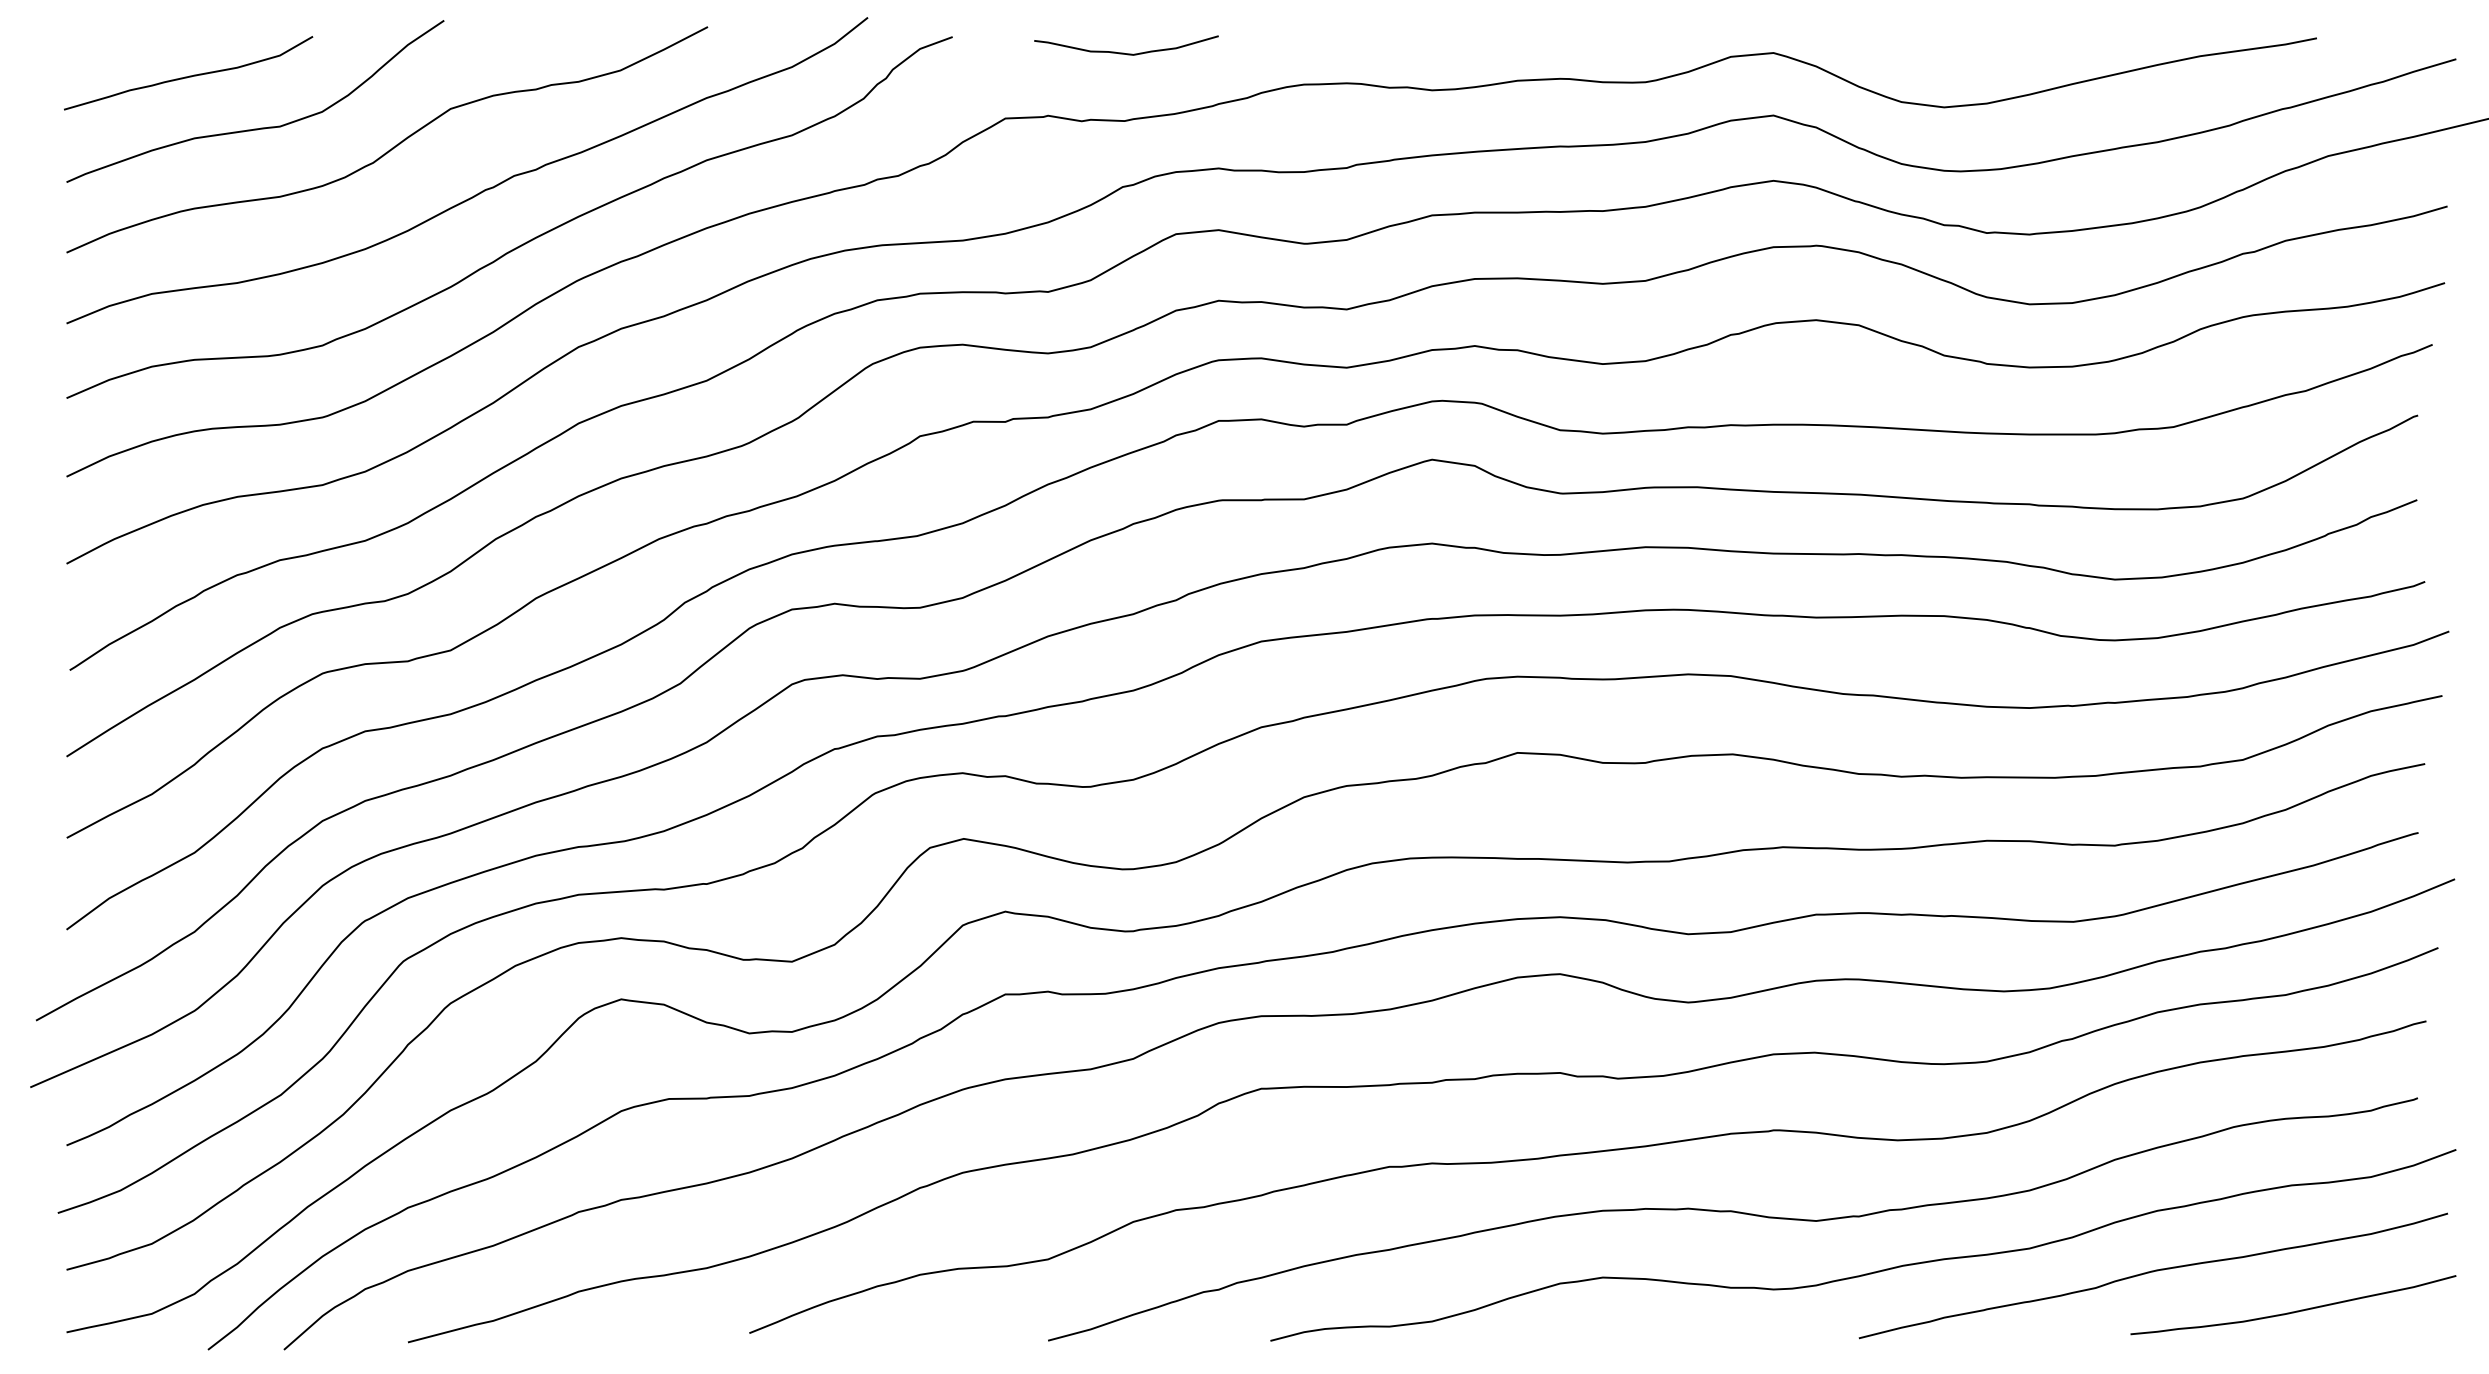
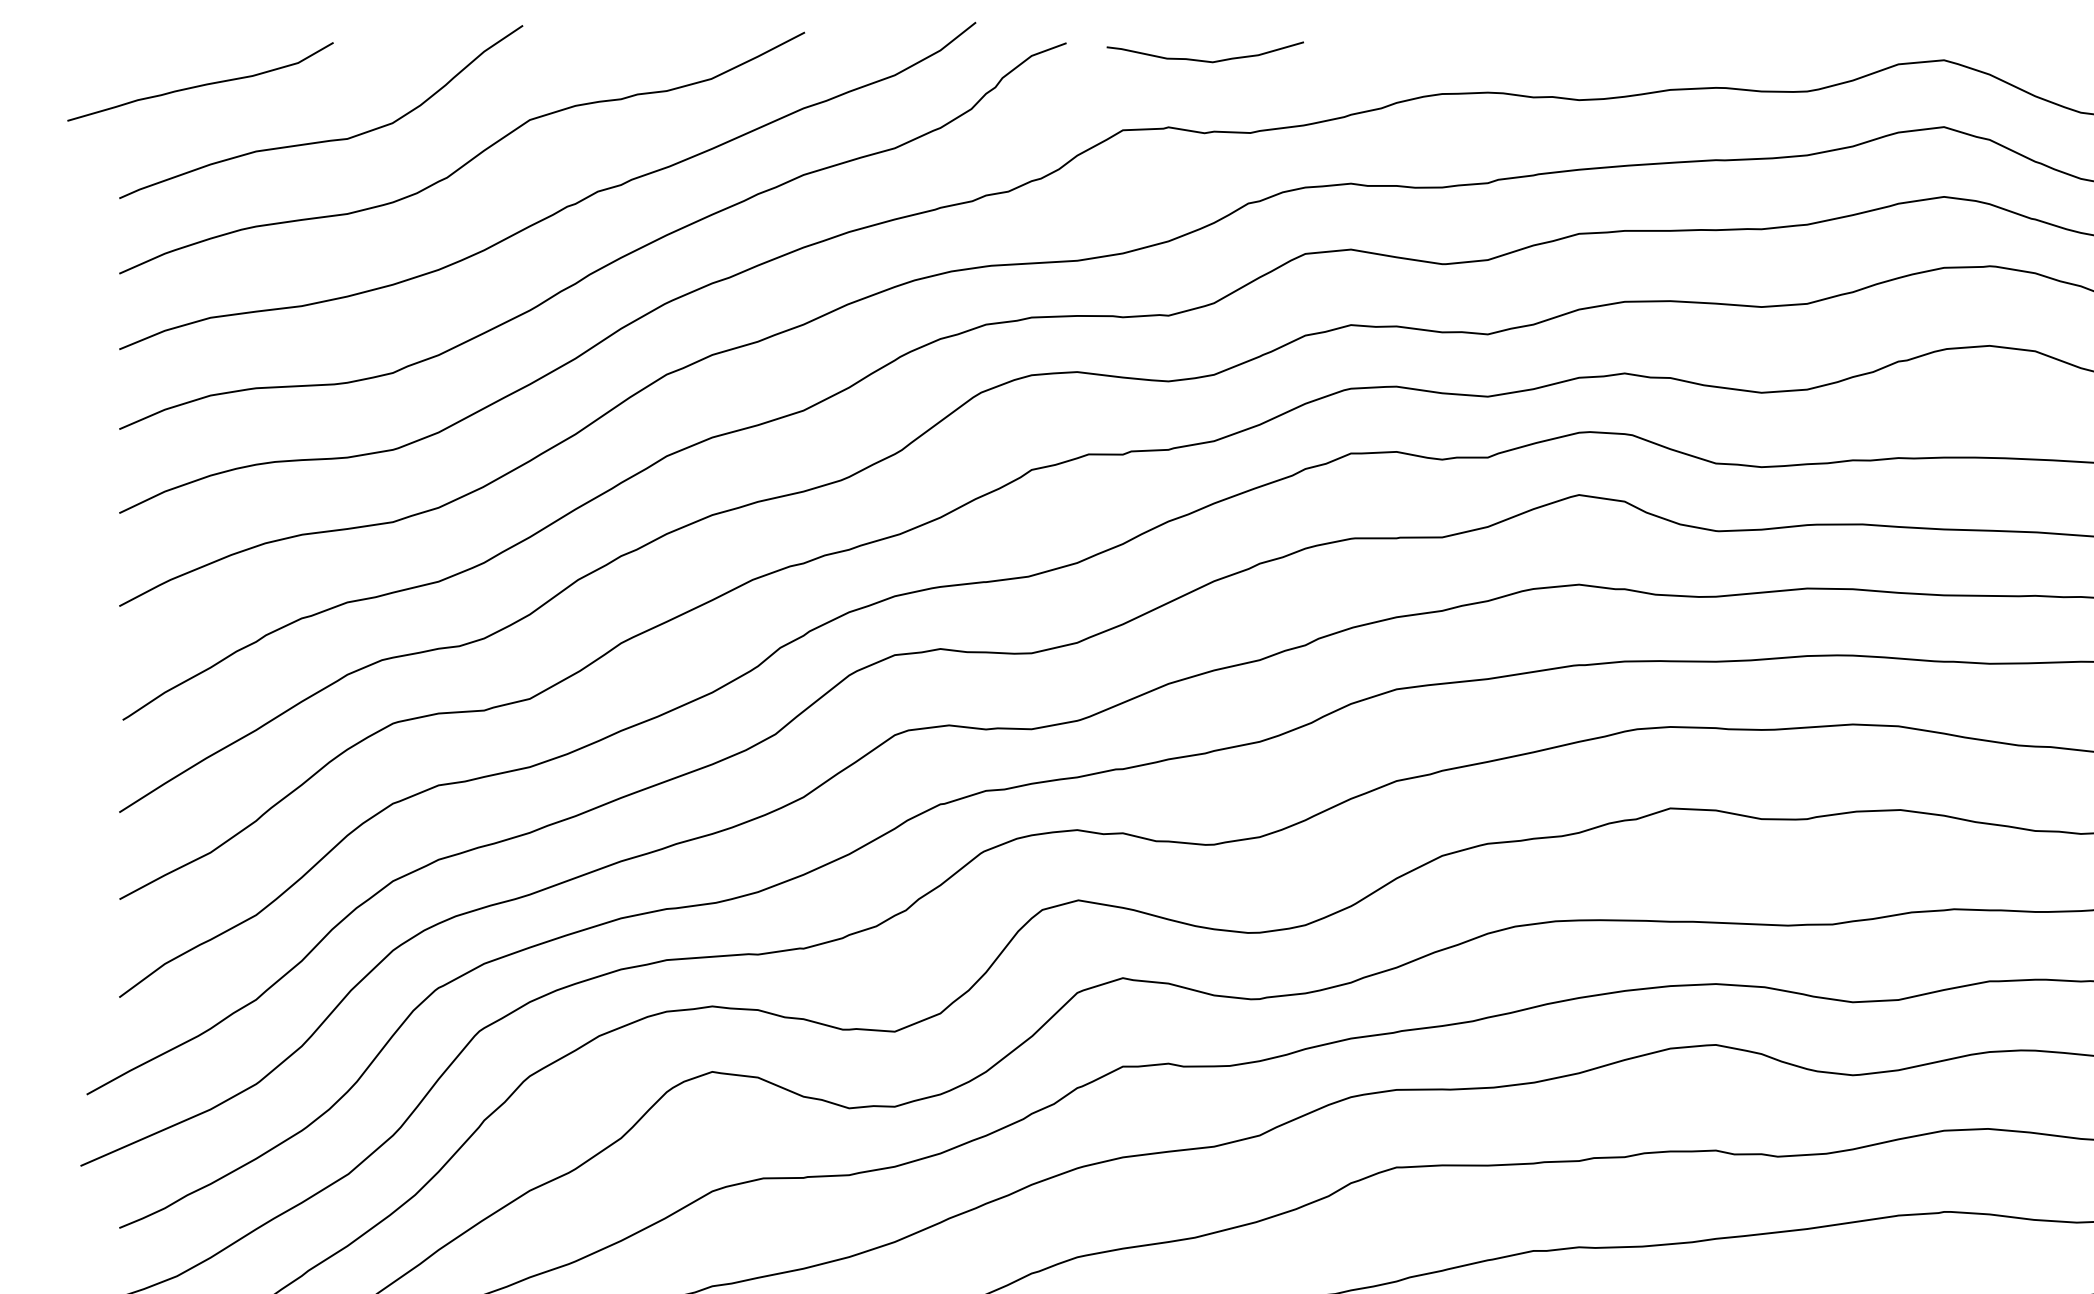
curve: (1123, 52) -> (1202, 59), moved
curve: (189, 75) -> (201, 84), moved

